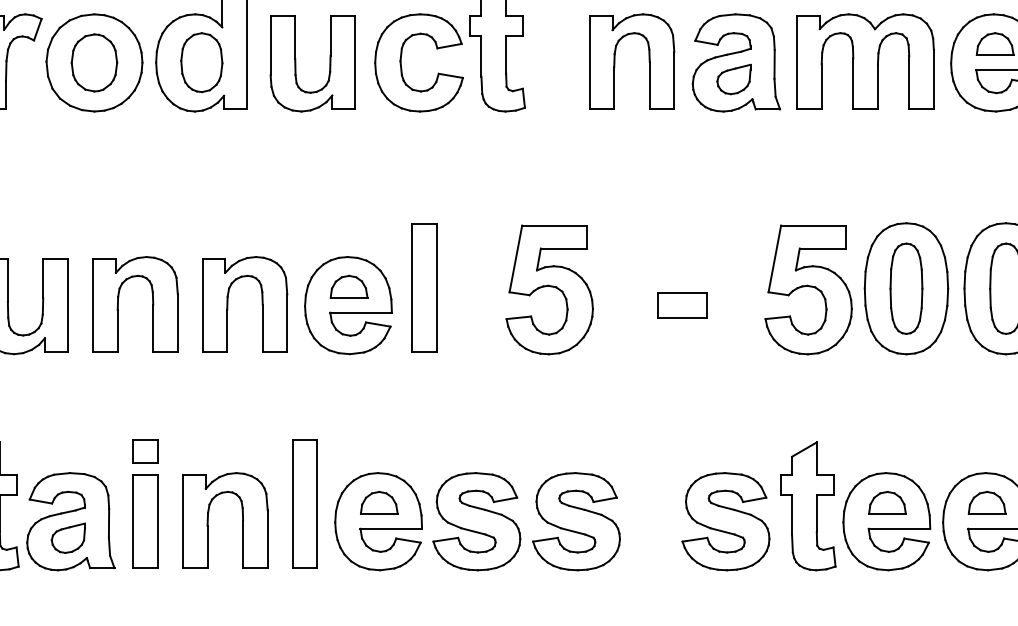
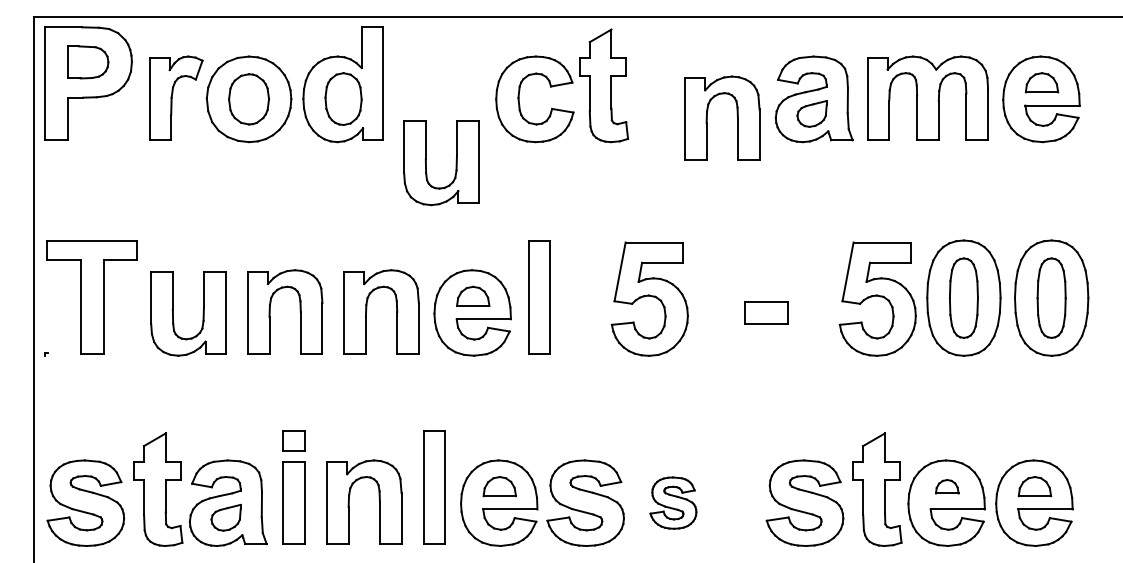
part: (648, 57) -> (736, 114), moved
part: (328, 64) -> (455, 163), moved
part: (887, 502) -> (947, 486), size x0.7
part: (576, 520) -> (673, 502), size x0.6

